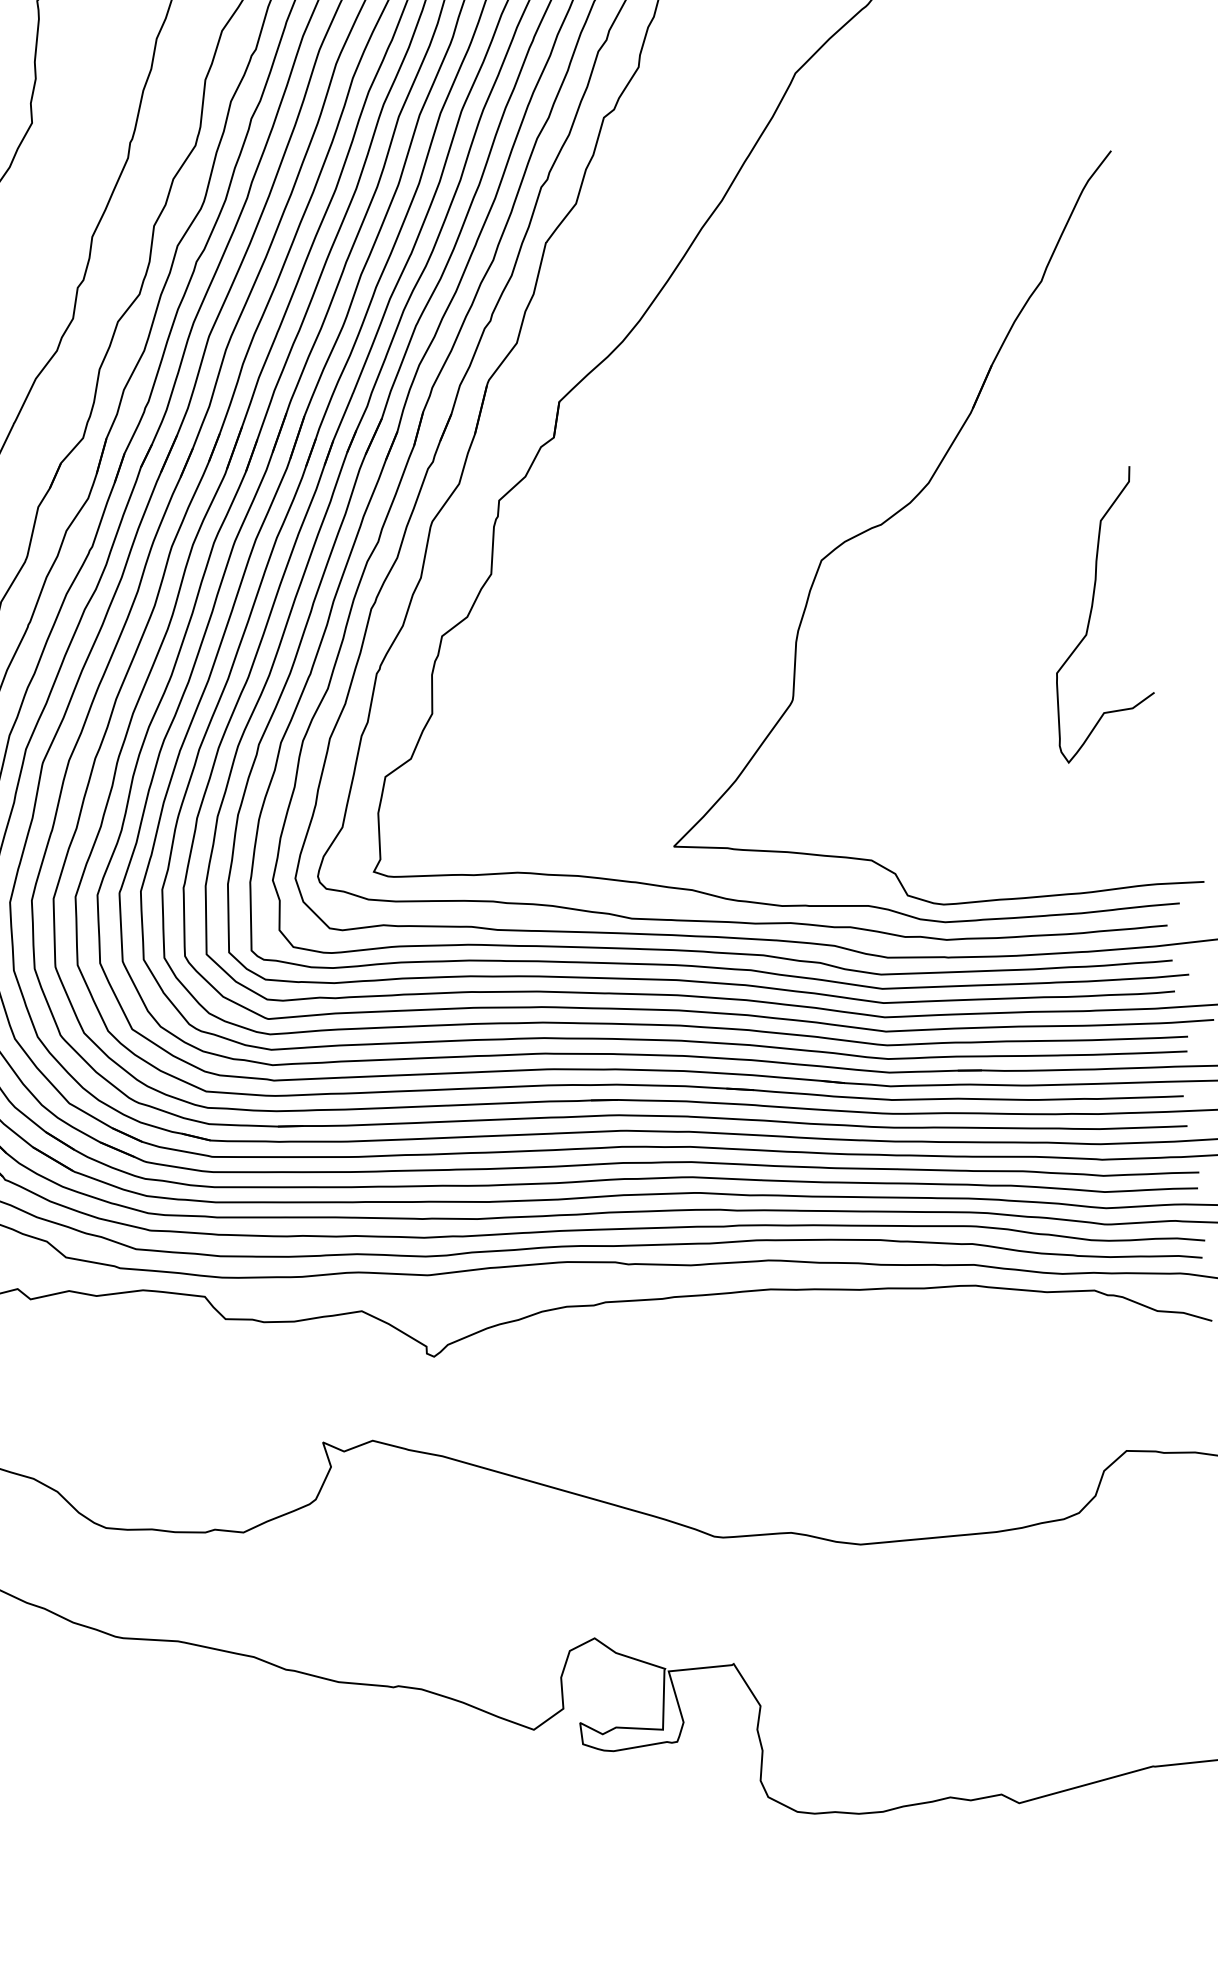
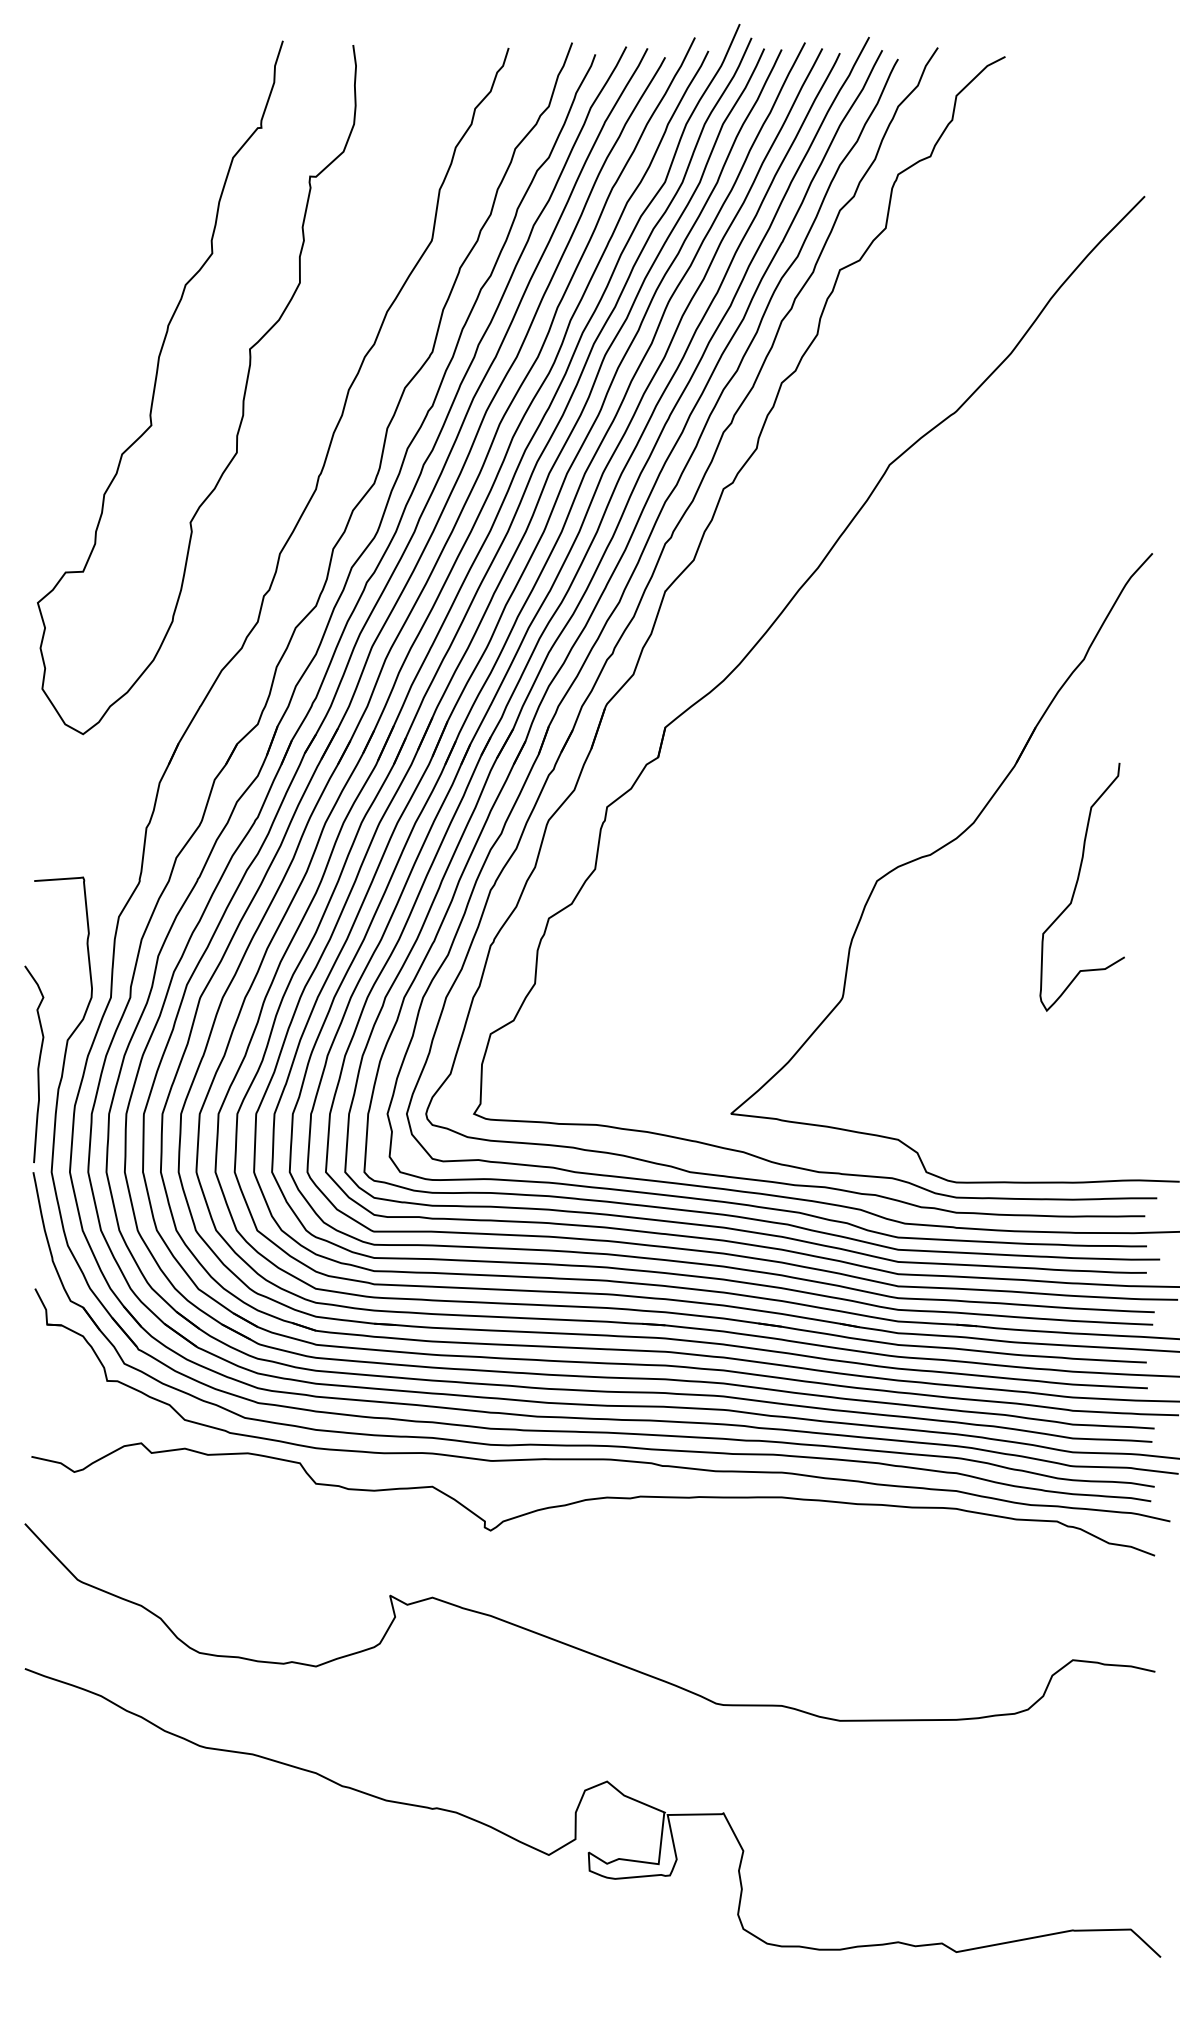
curve: (1092, 612) -> (1077, 884), moved

